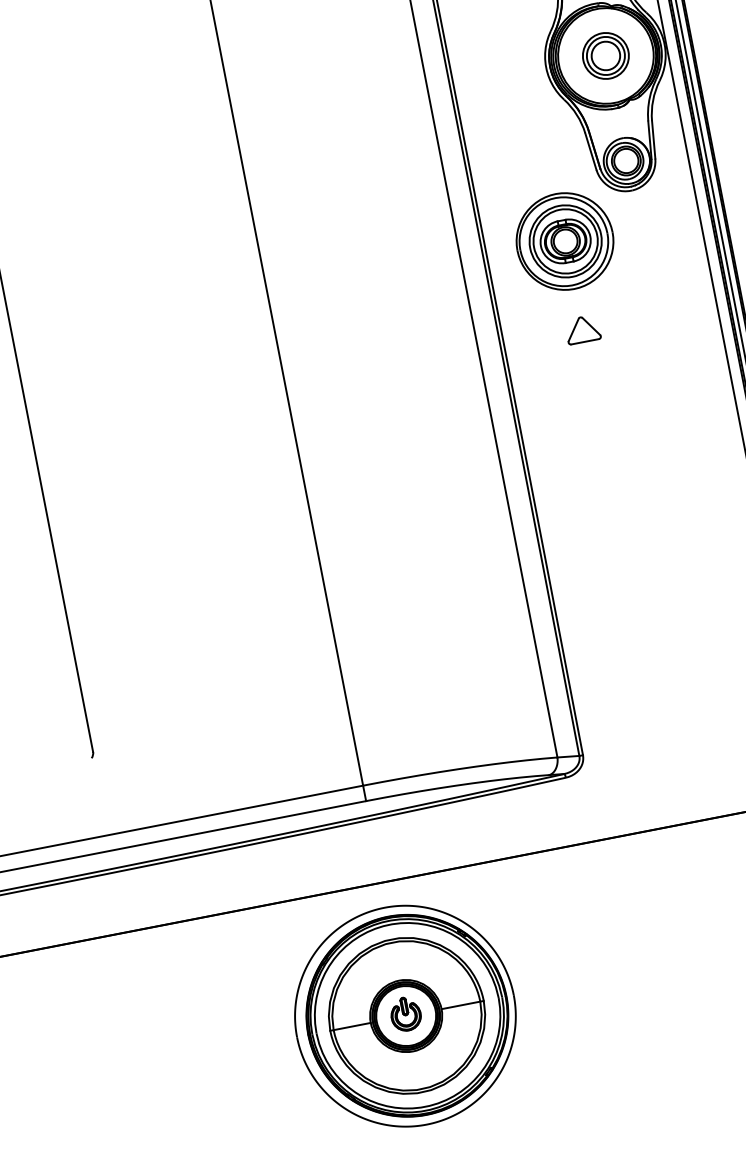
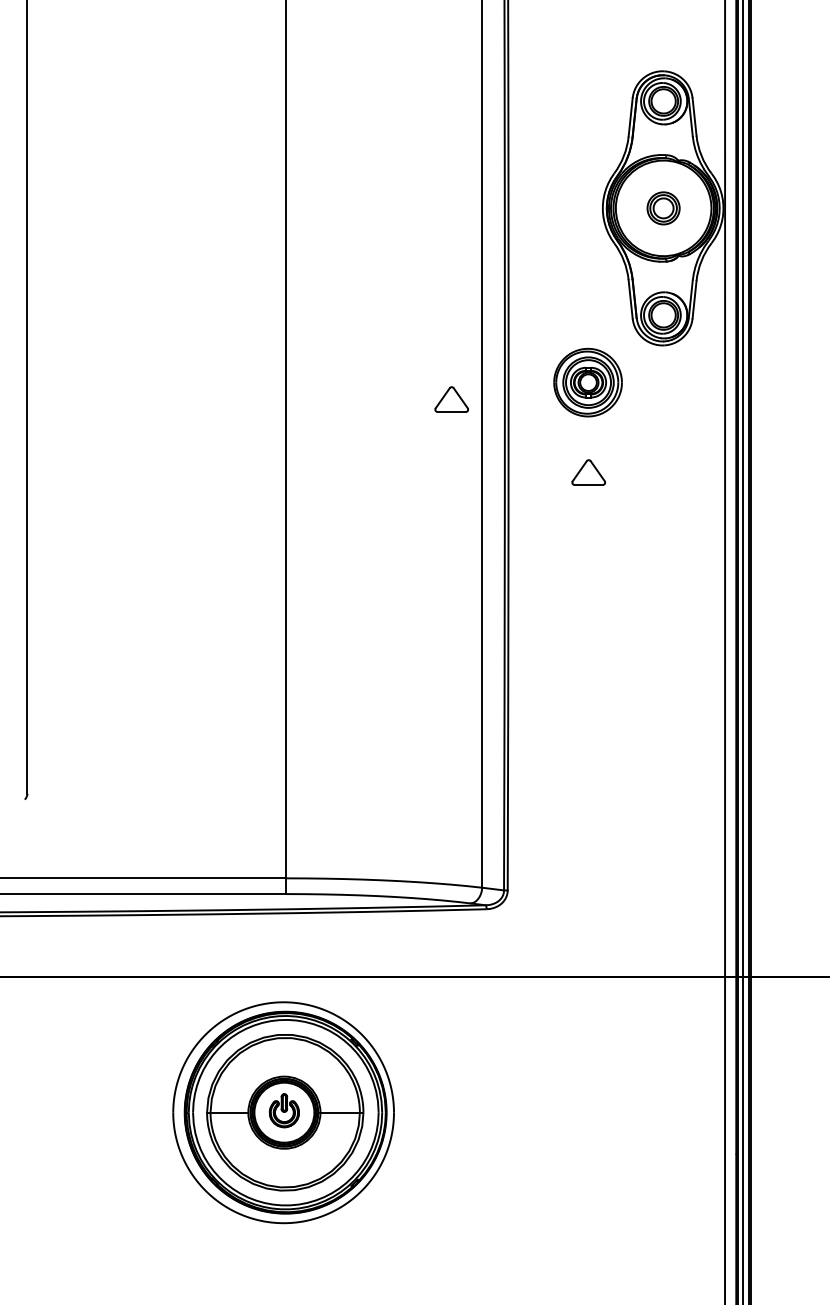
part: (605, 56) -> (663, 208), size x0.7
part: (564, 241) -> (587, 382), size x0.7
part: (434, 284) -> (451, 399), added

